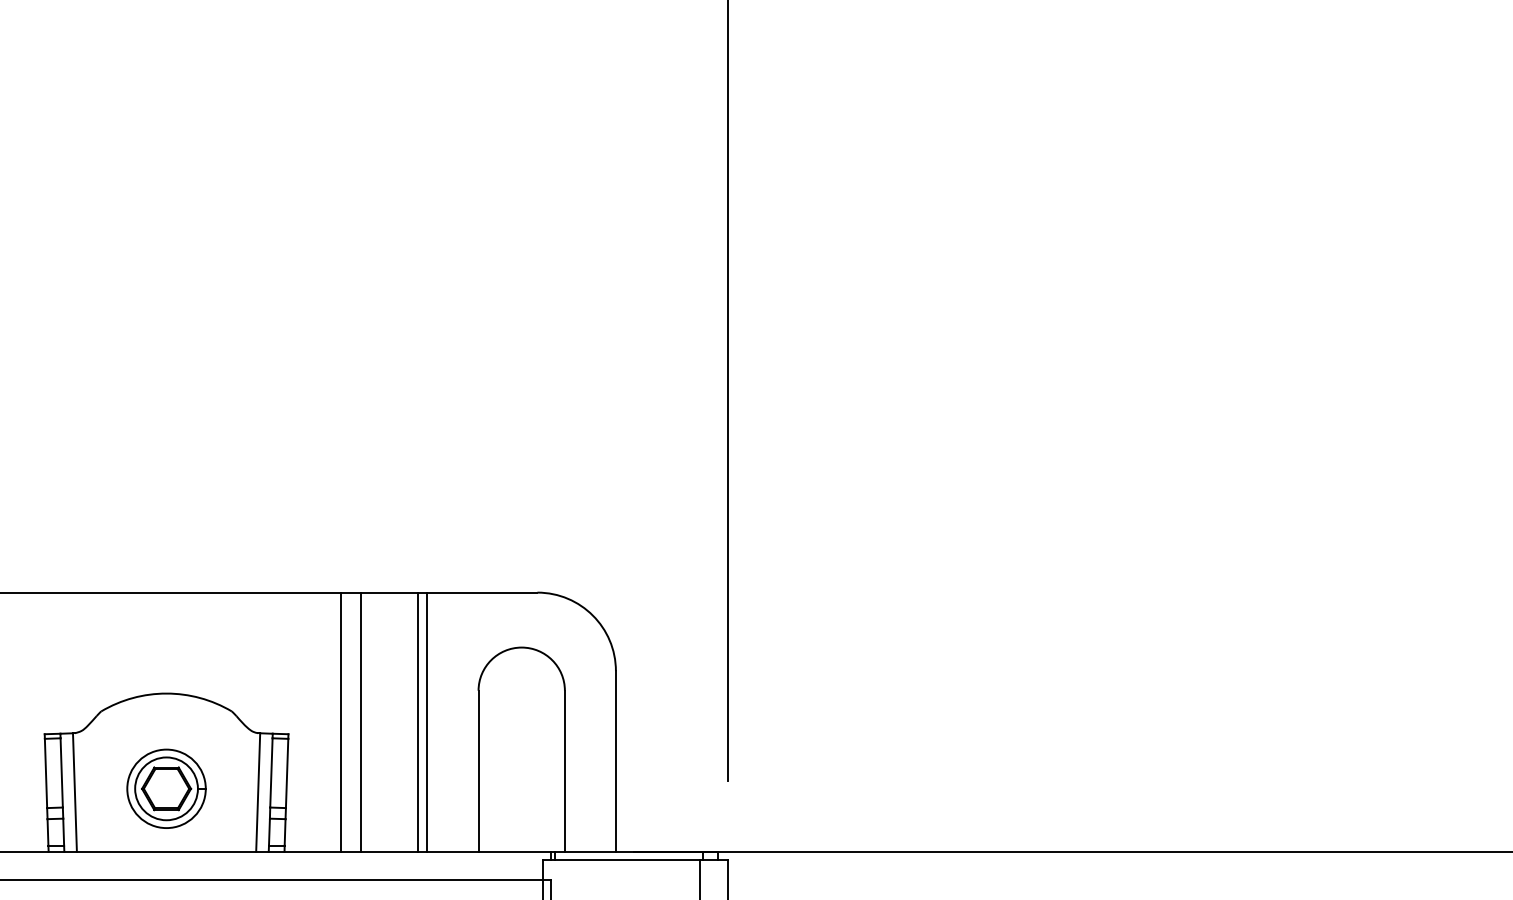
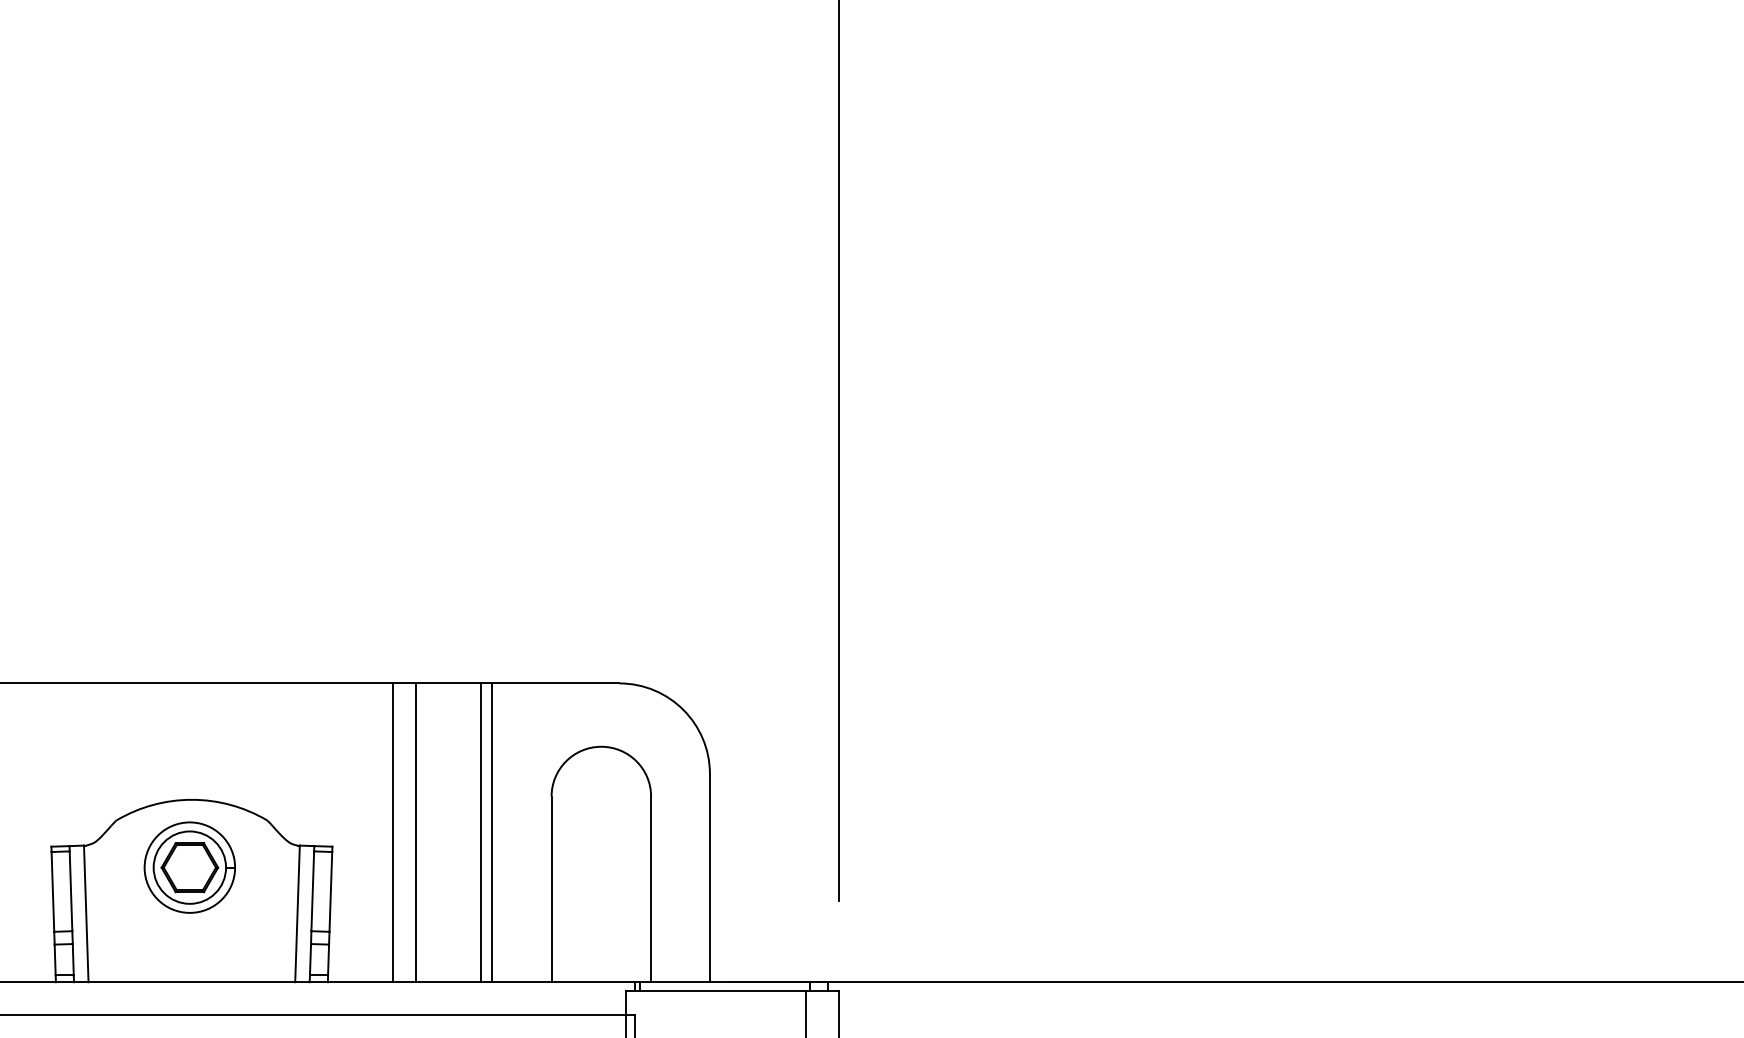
part: (166, 788) -> (189, 867), moved

